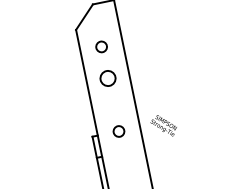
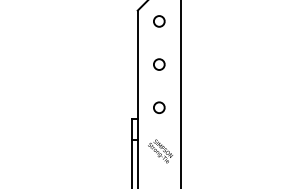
circle: (101, 46) -> (159, 21), moved
circle: (108, 78) -> (159, 64), size x0.71
text: (163, 126) -> (160, 151), moved
circle: (119, 131) -> (159, 107), moved

